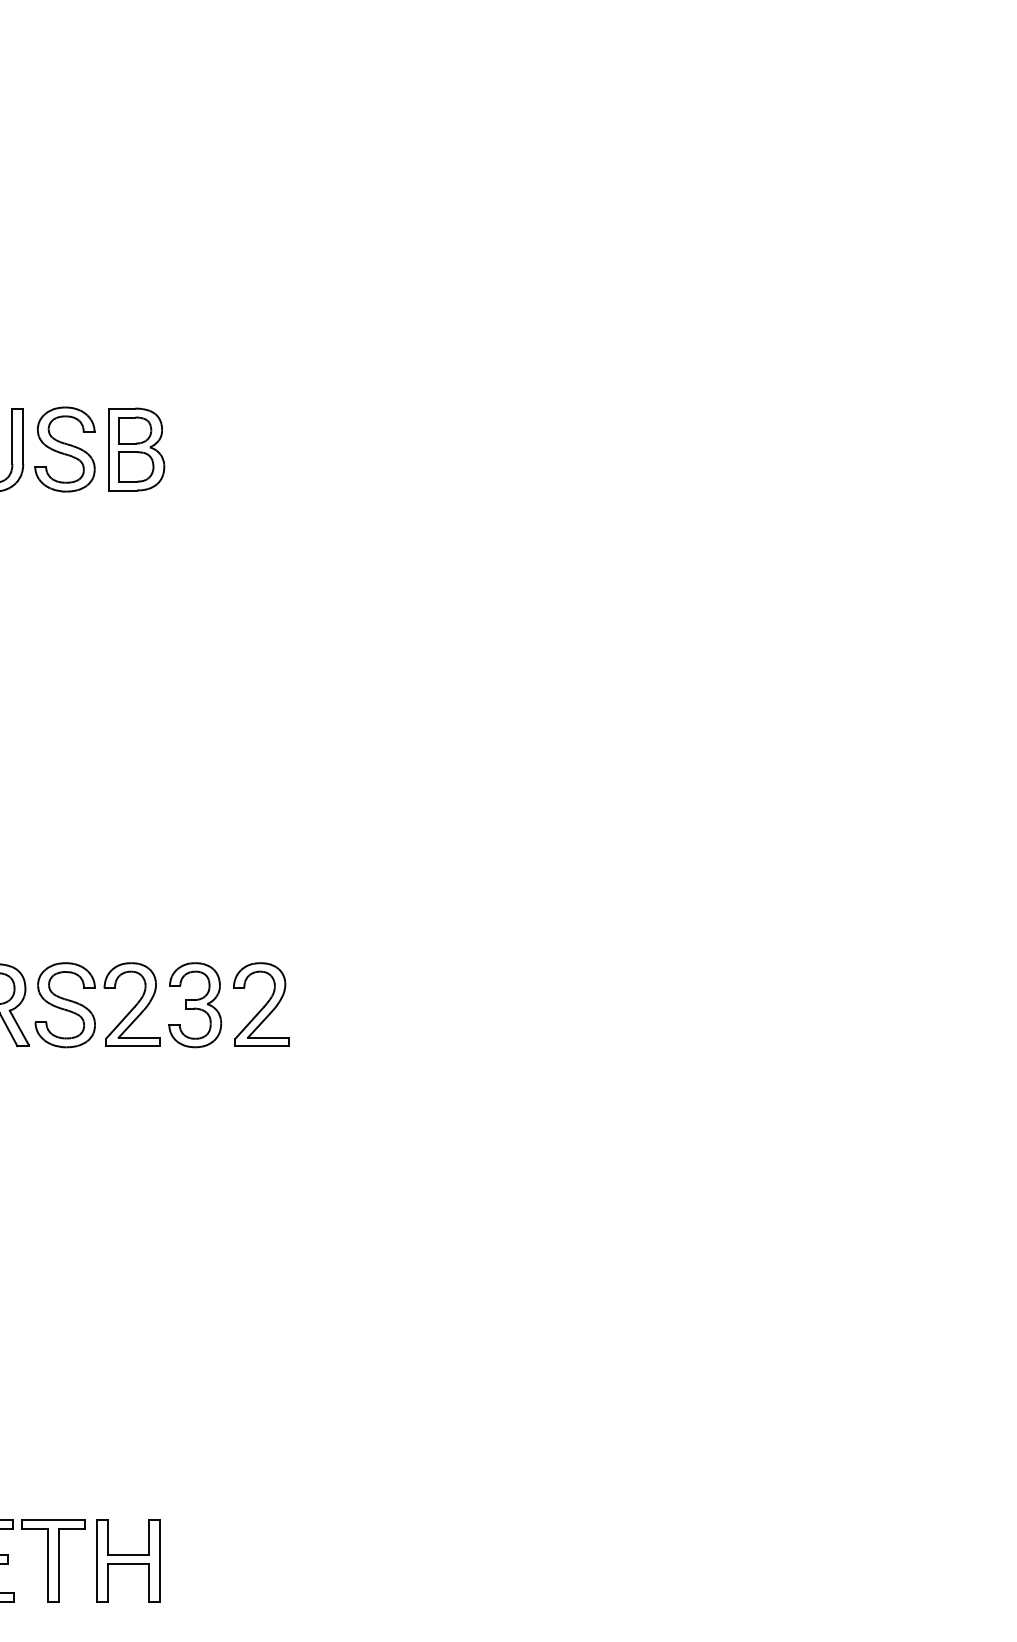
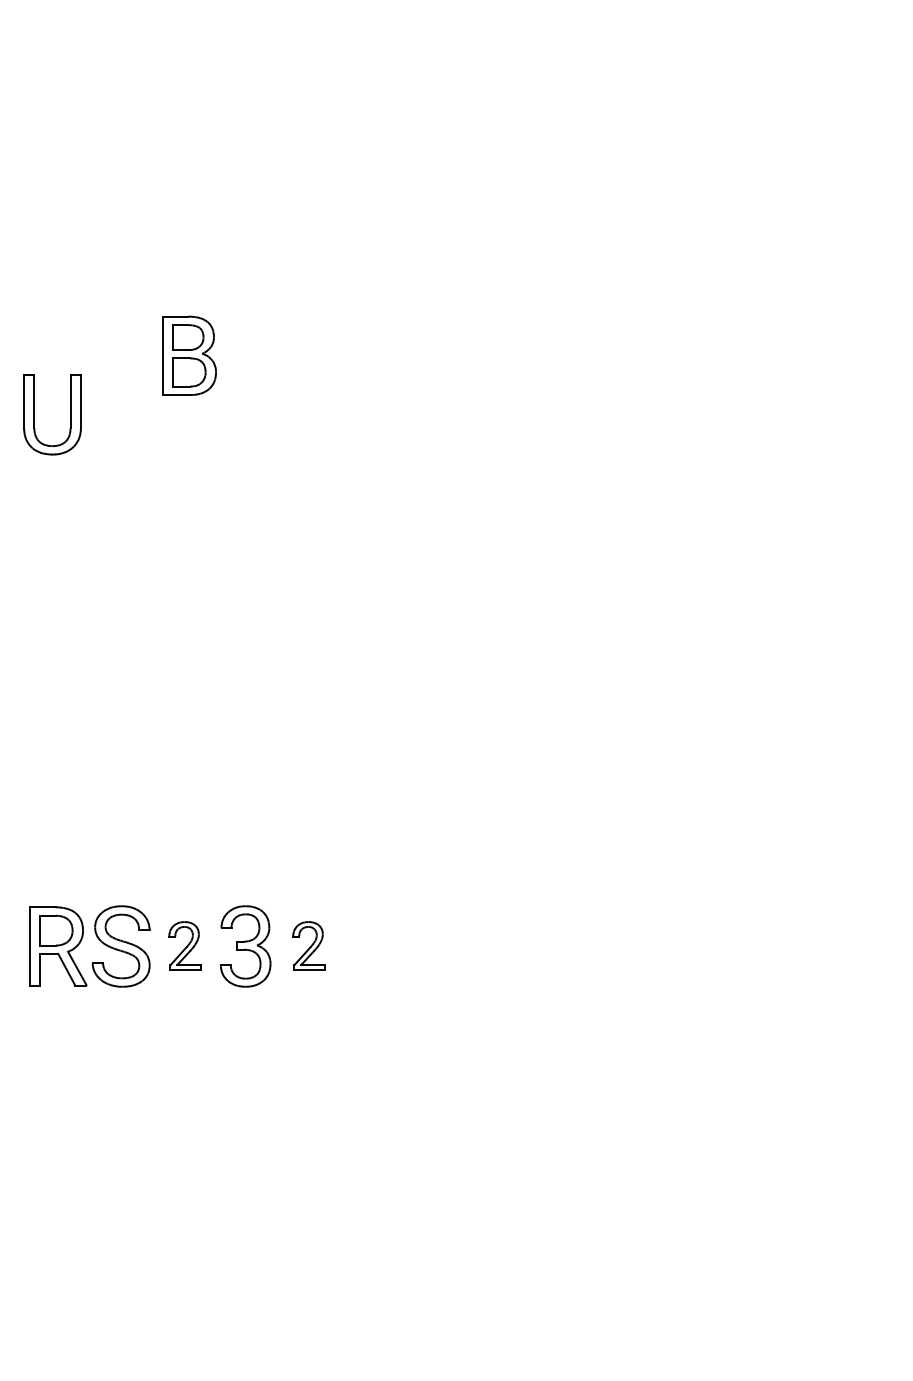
part: (64, 449) -> (120, 414), removed
part: (136, 449) -> (189, 355), moved
part: (131, 1004) -> (184, 945), size x0.6
part: (261, 1004) -> (309, 945), size x0.6

